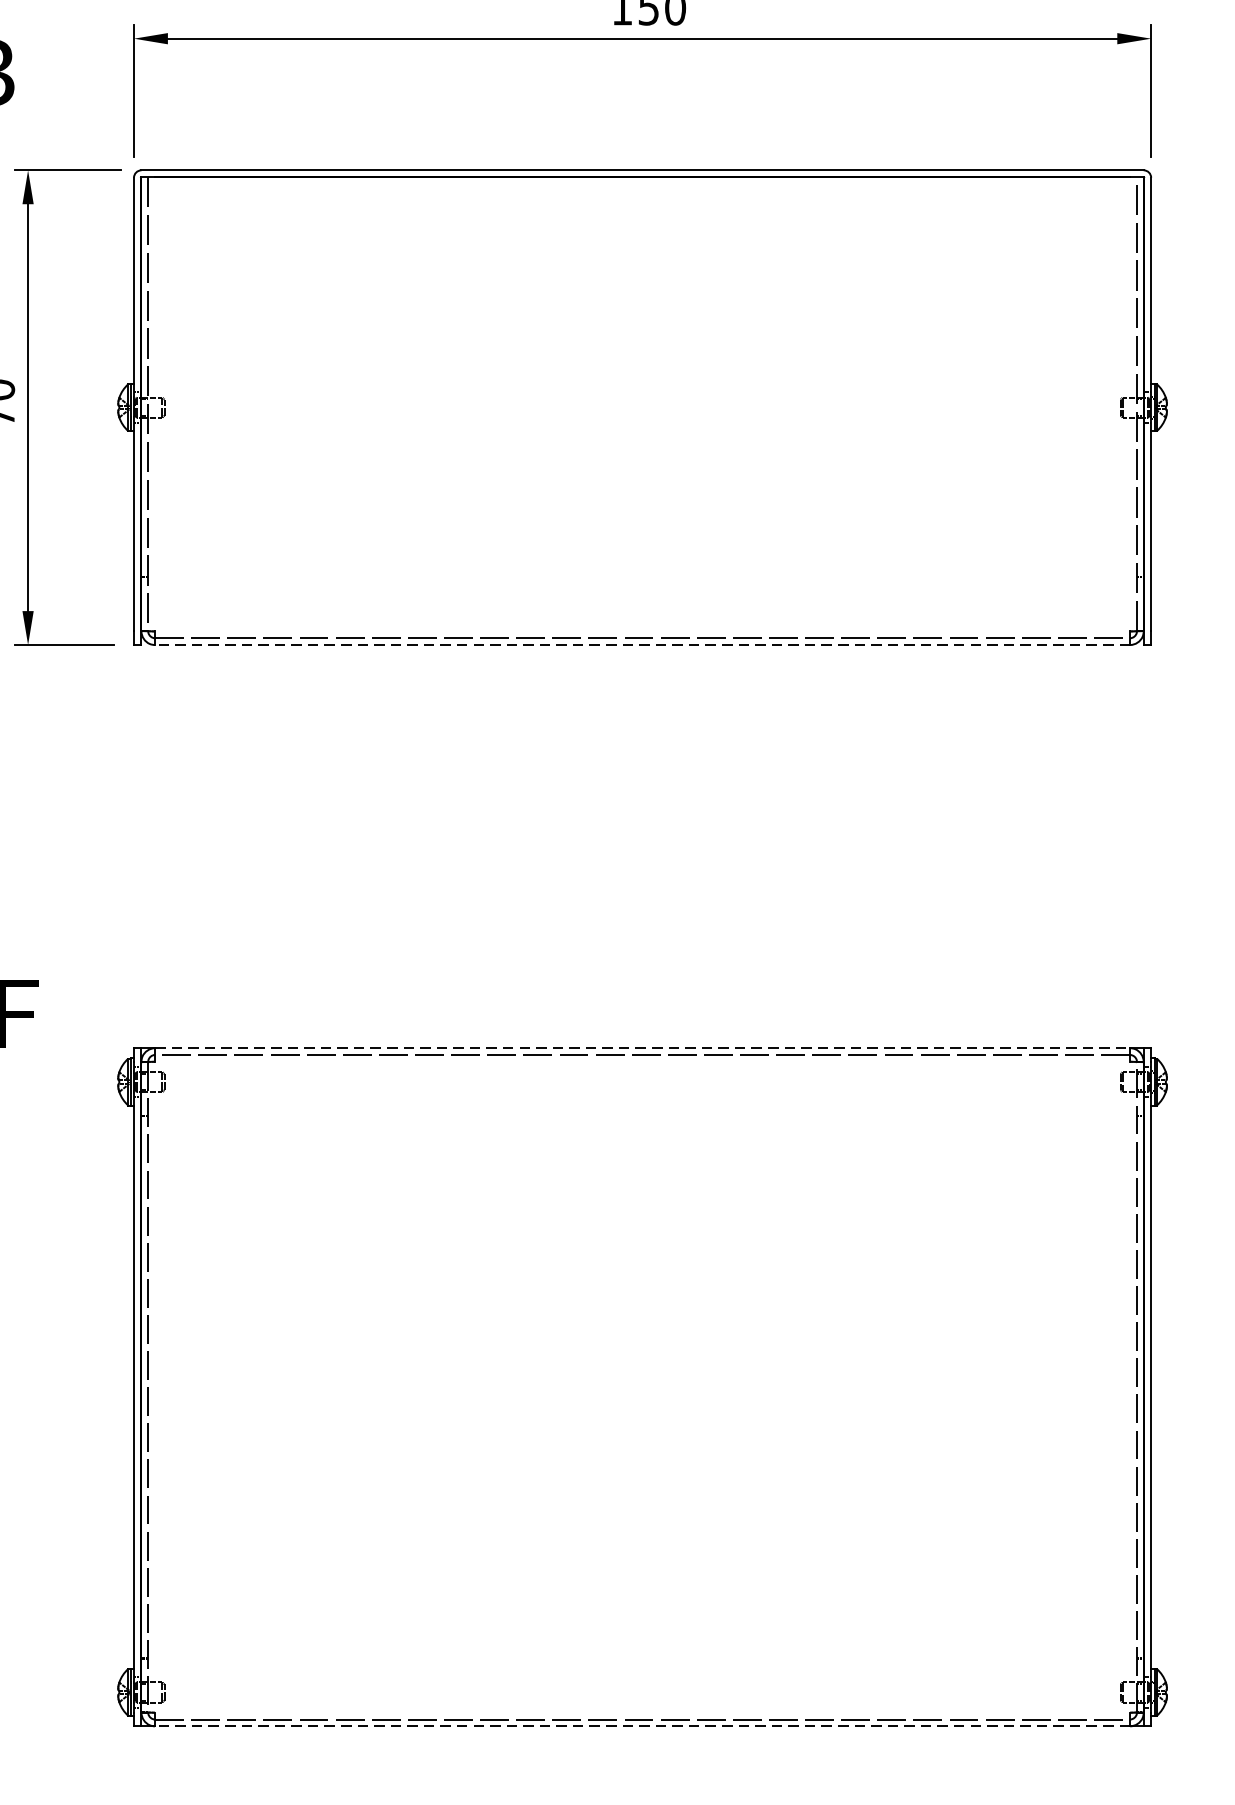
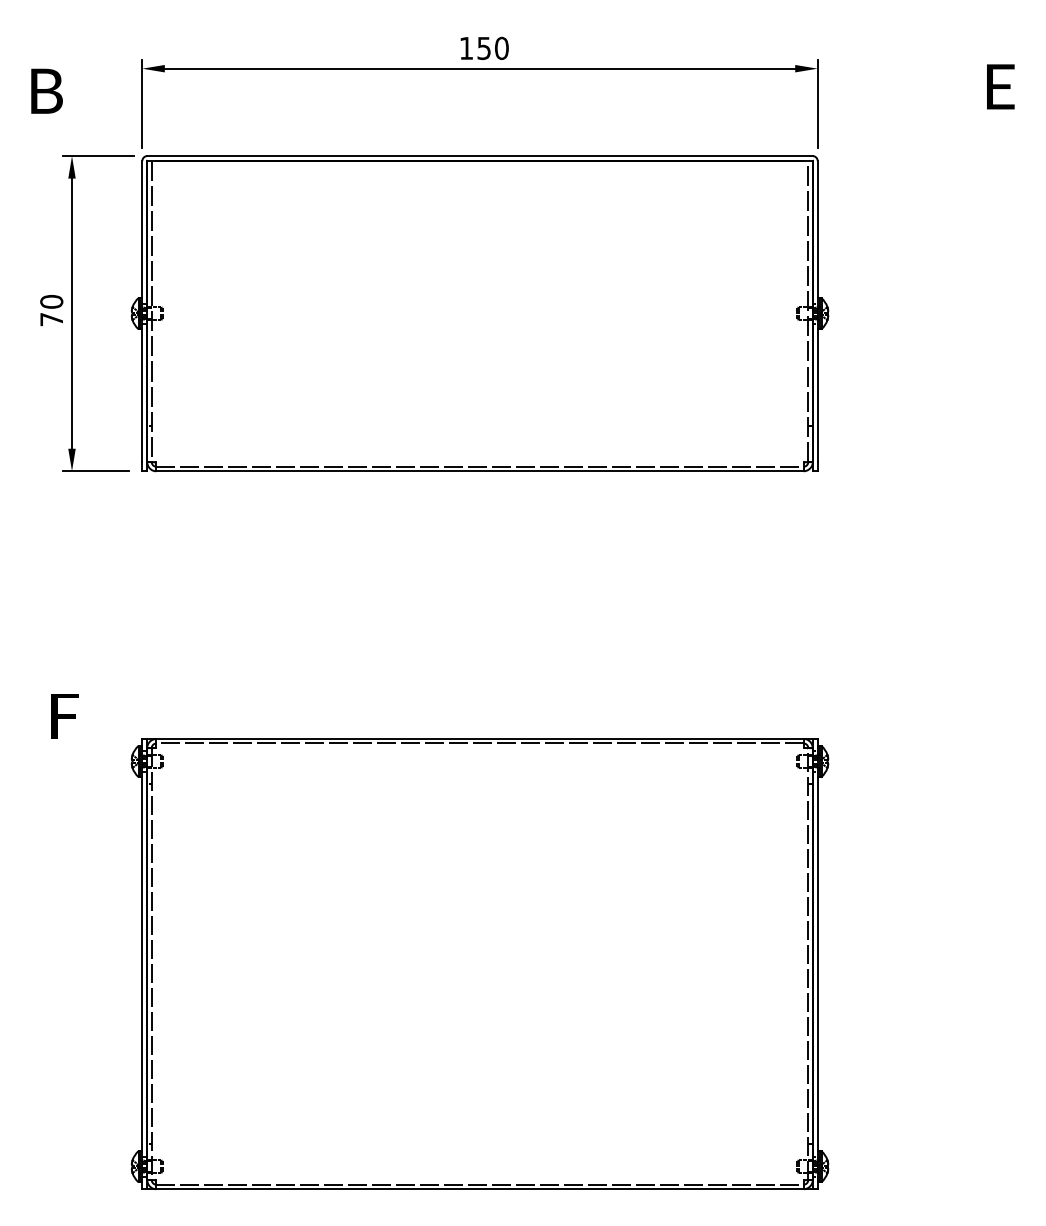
line: (643, 645) -> (480, 471), dashed -> solid
line: (643, 1047) -> (480, 738), dashed -> solid
line: (643, 1726) -> (480, 1189), dashed -> solid

